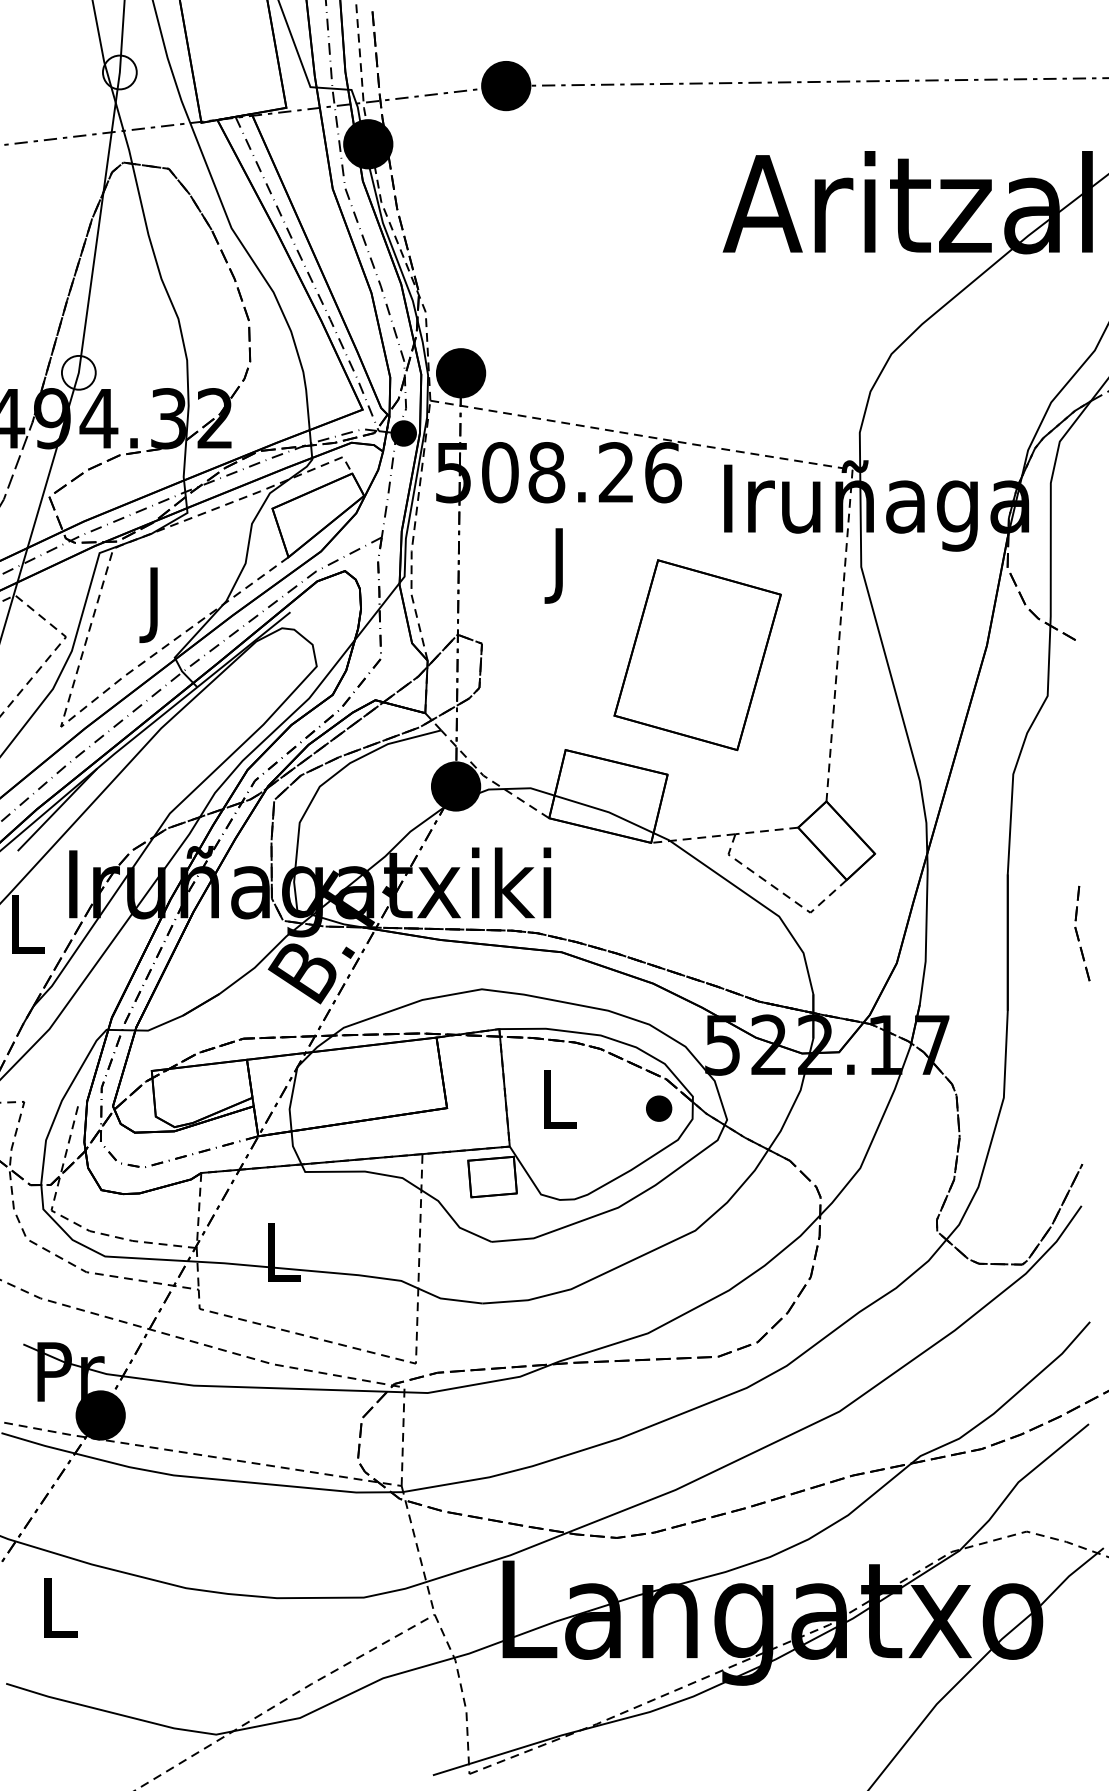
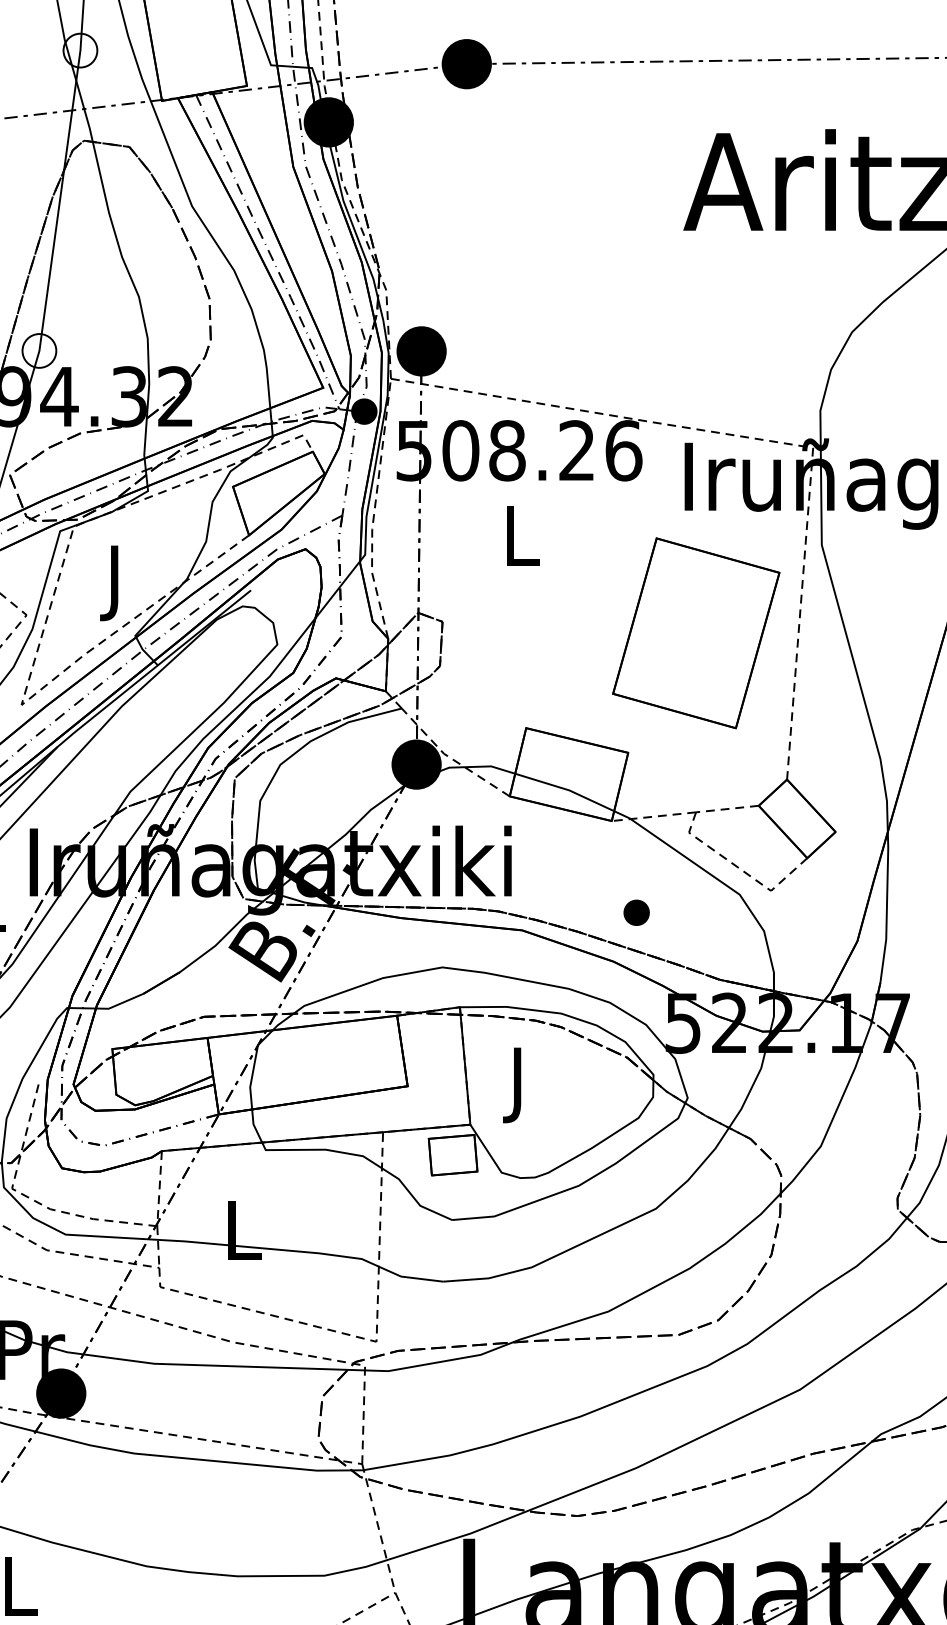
text: (561, 565) -> (522, 543), J -> L
part: (697, 655) -> (696, 633), moved
text: (559, 1107) -> (520, 1085), L -> J
part: (659, 1108) -> (637, 912), moved

